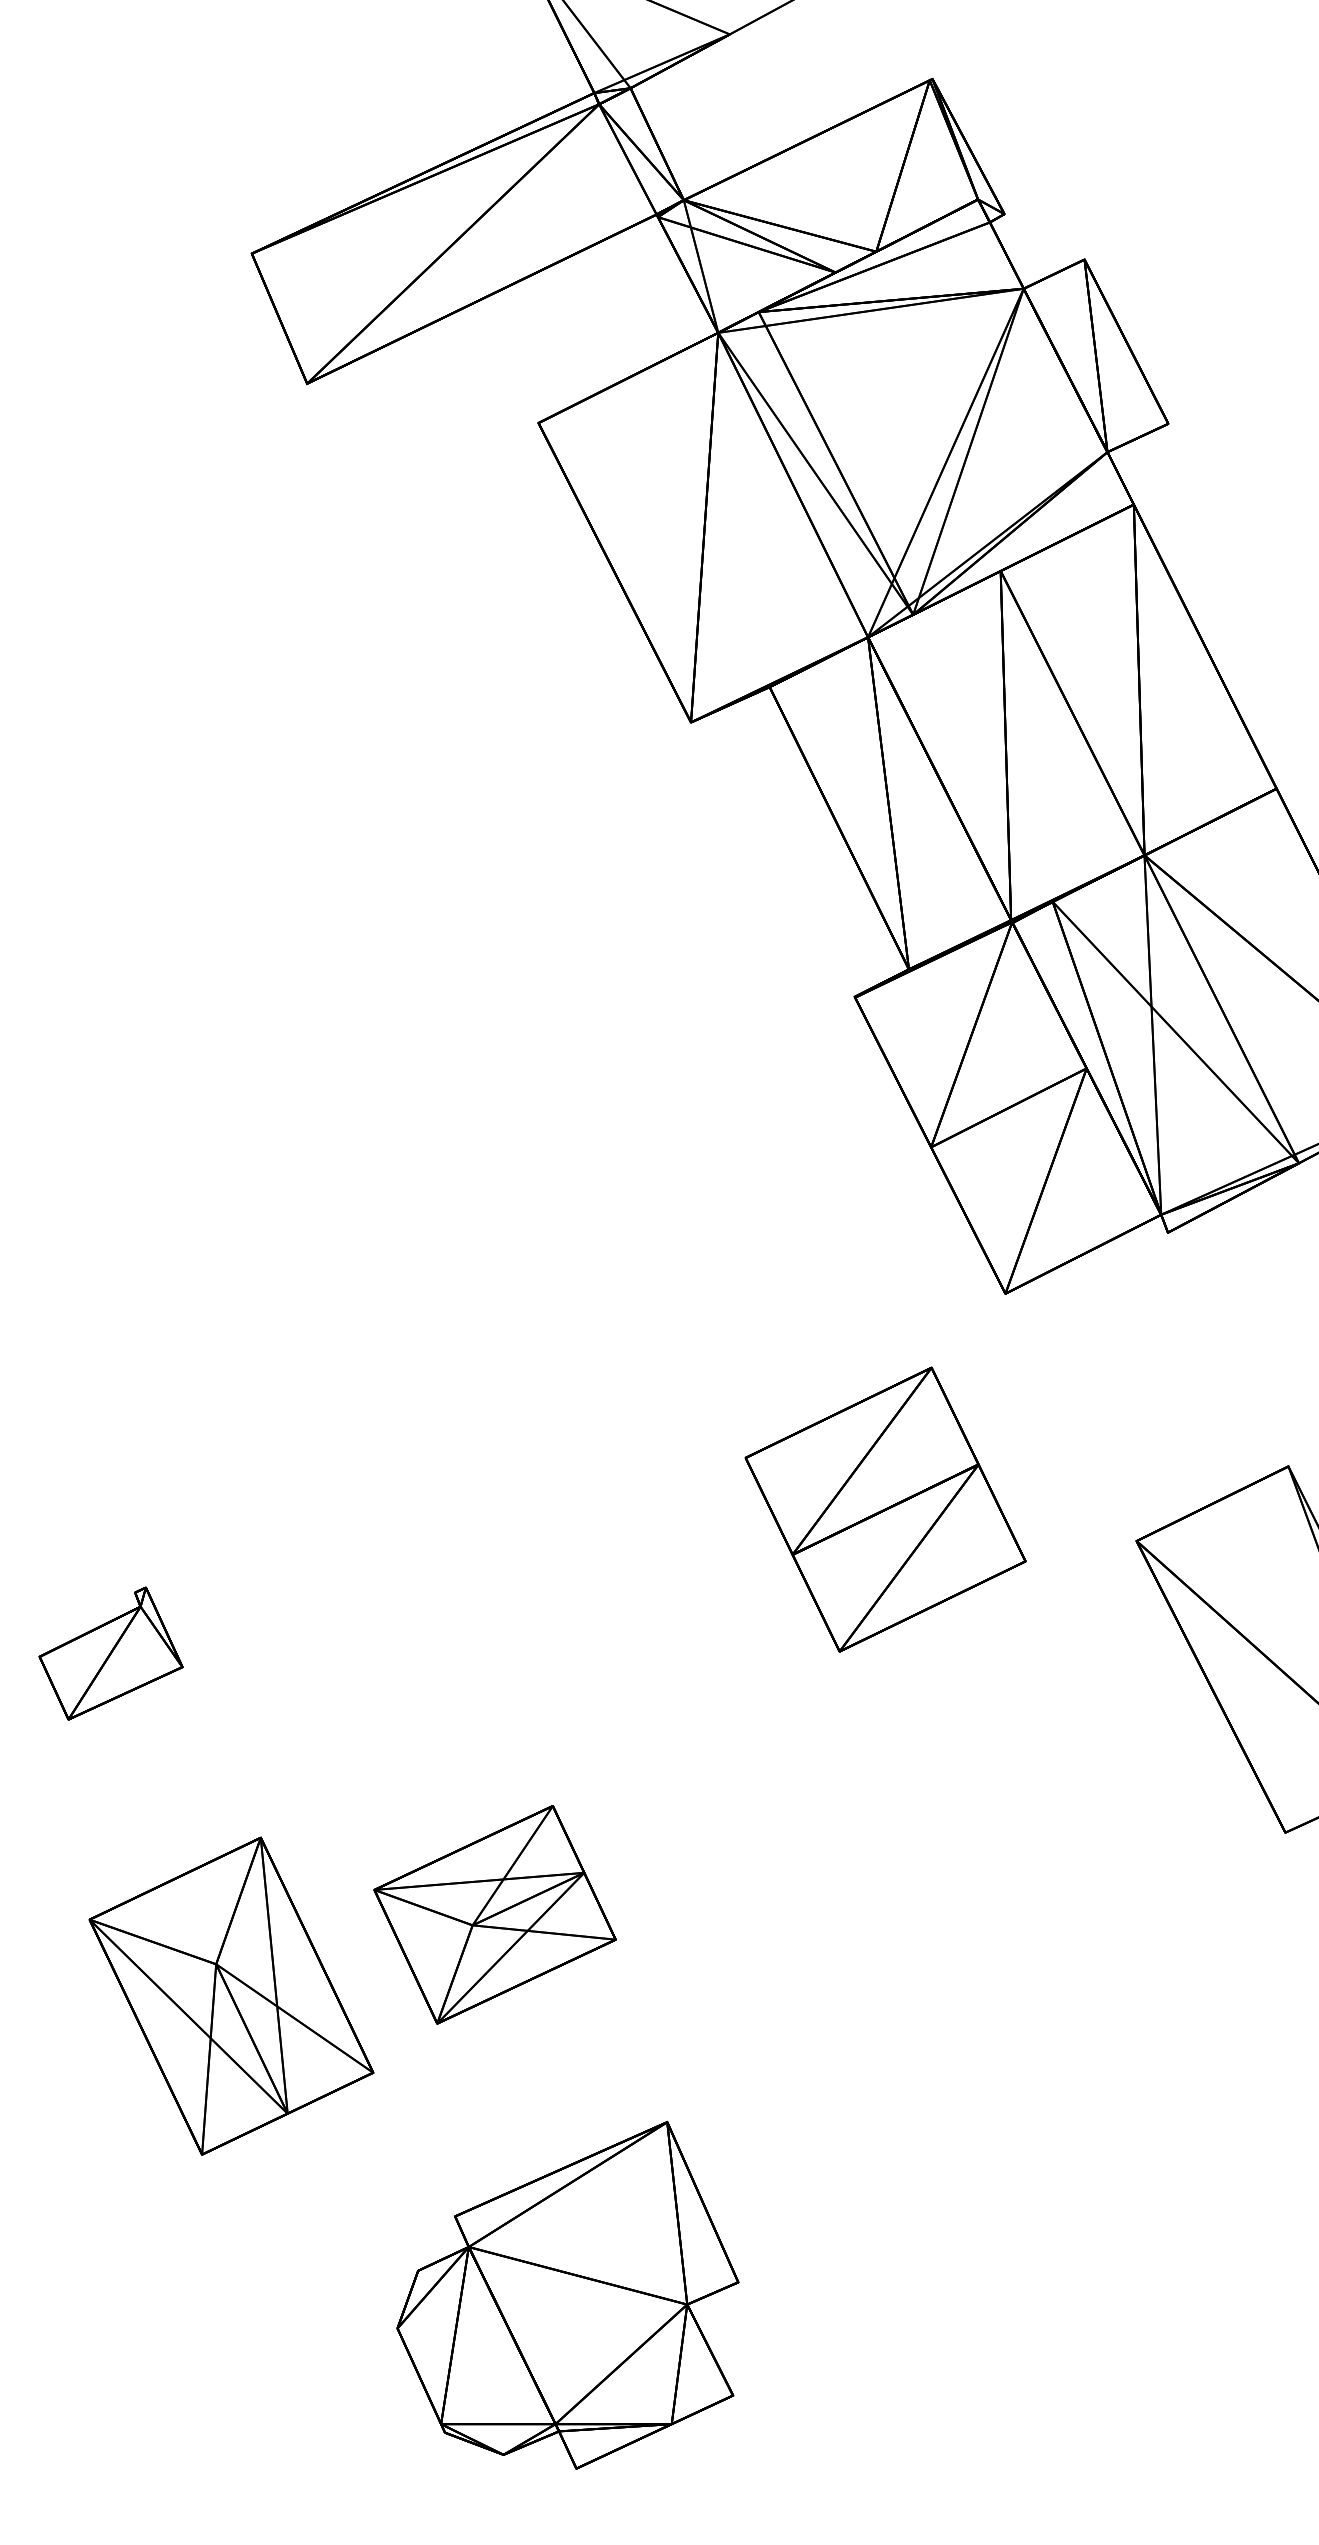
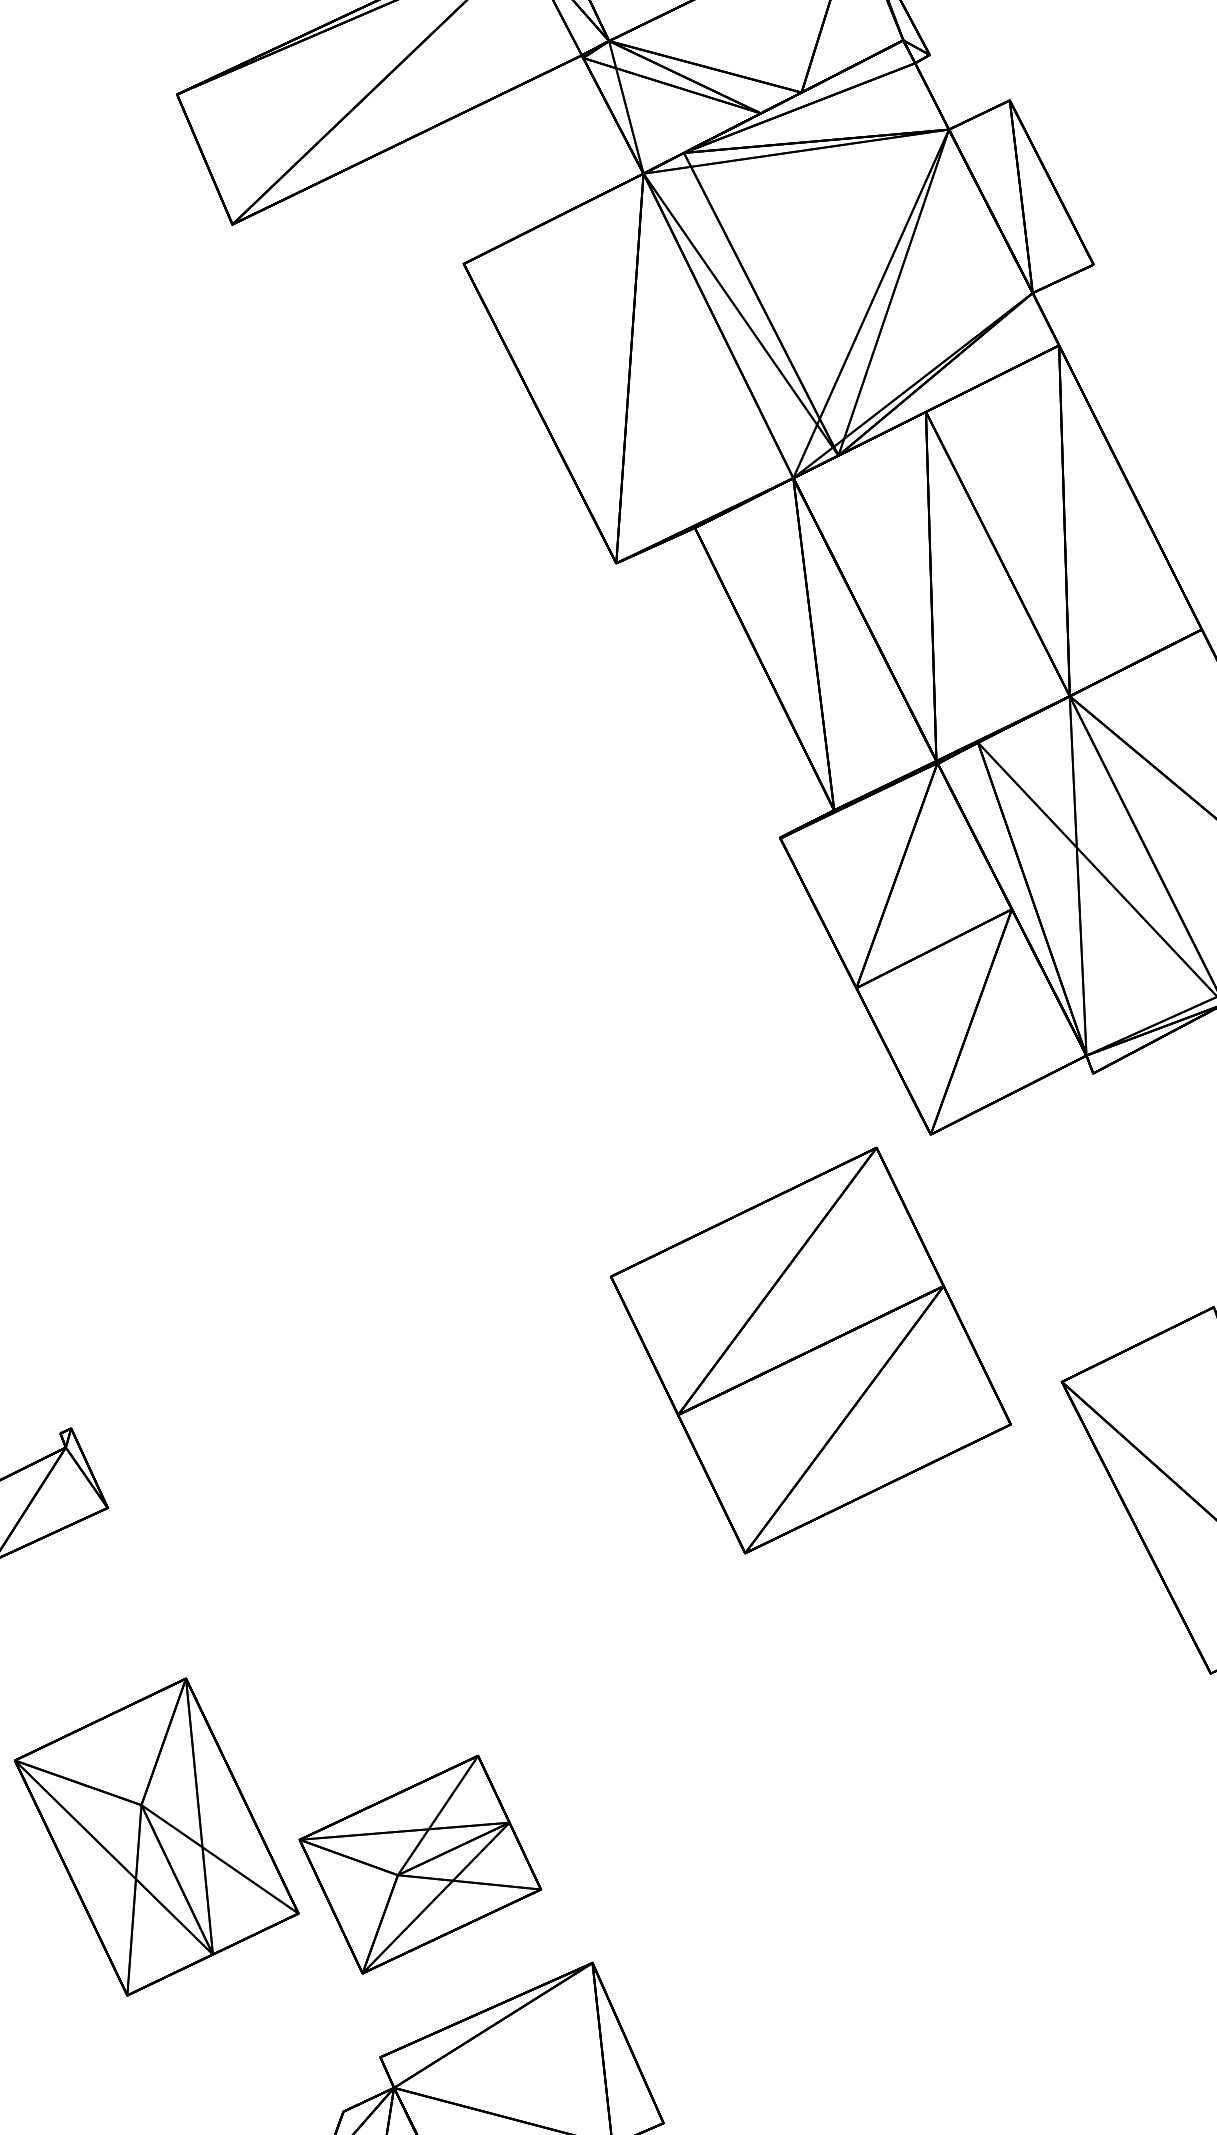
part: (885, 1509) -> (810, 1350), size x1.43
part: (494, 1914) -> (419, 1864), moved

